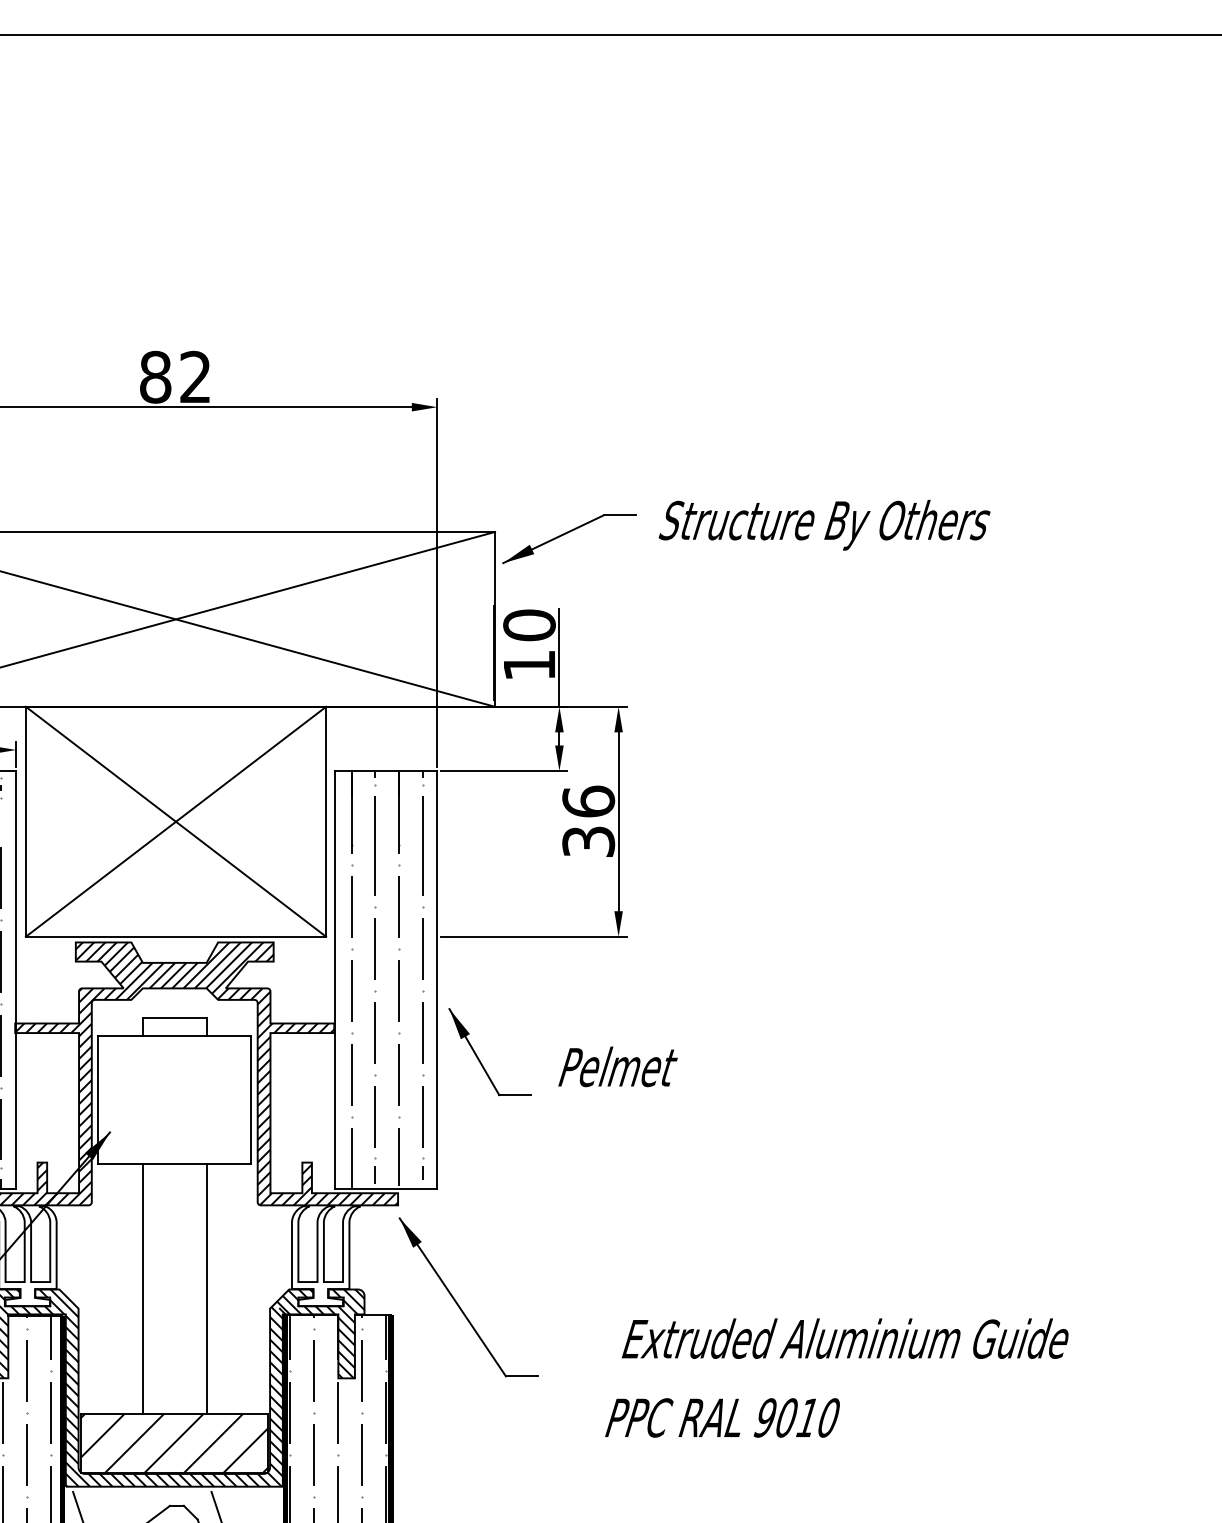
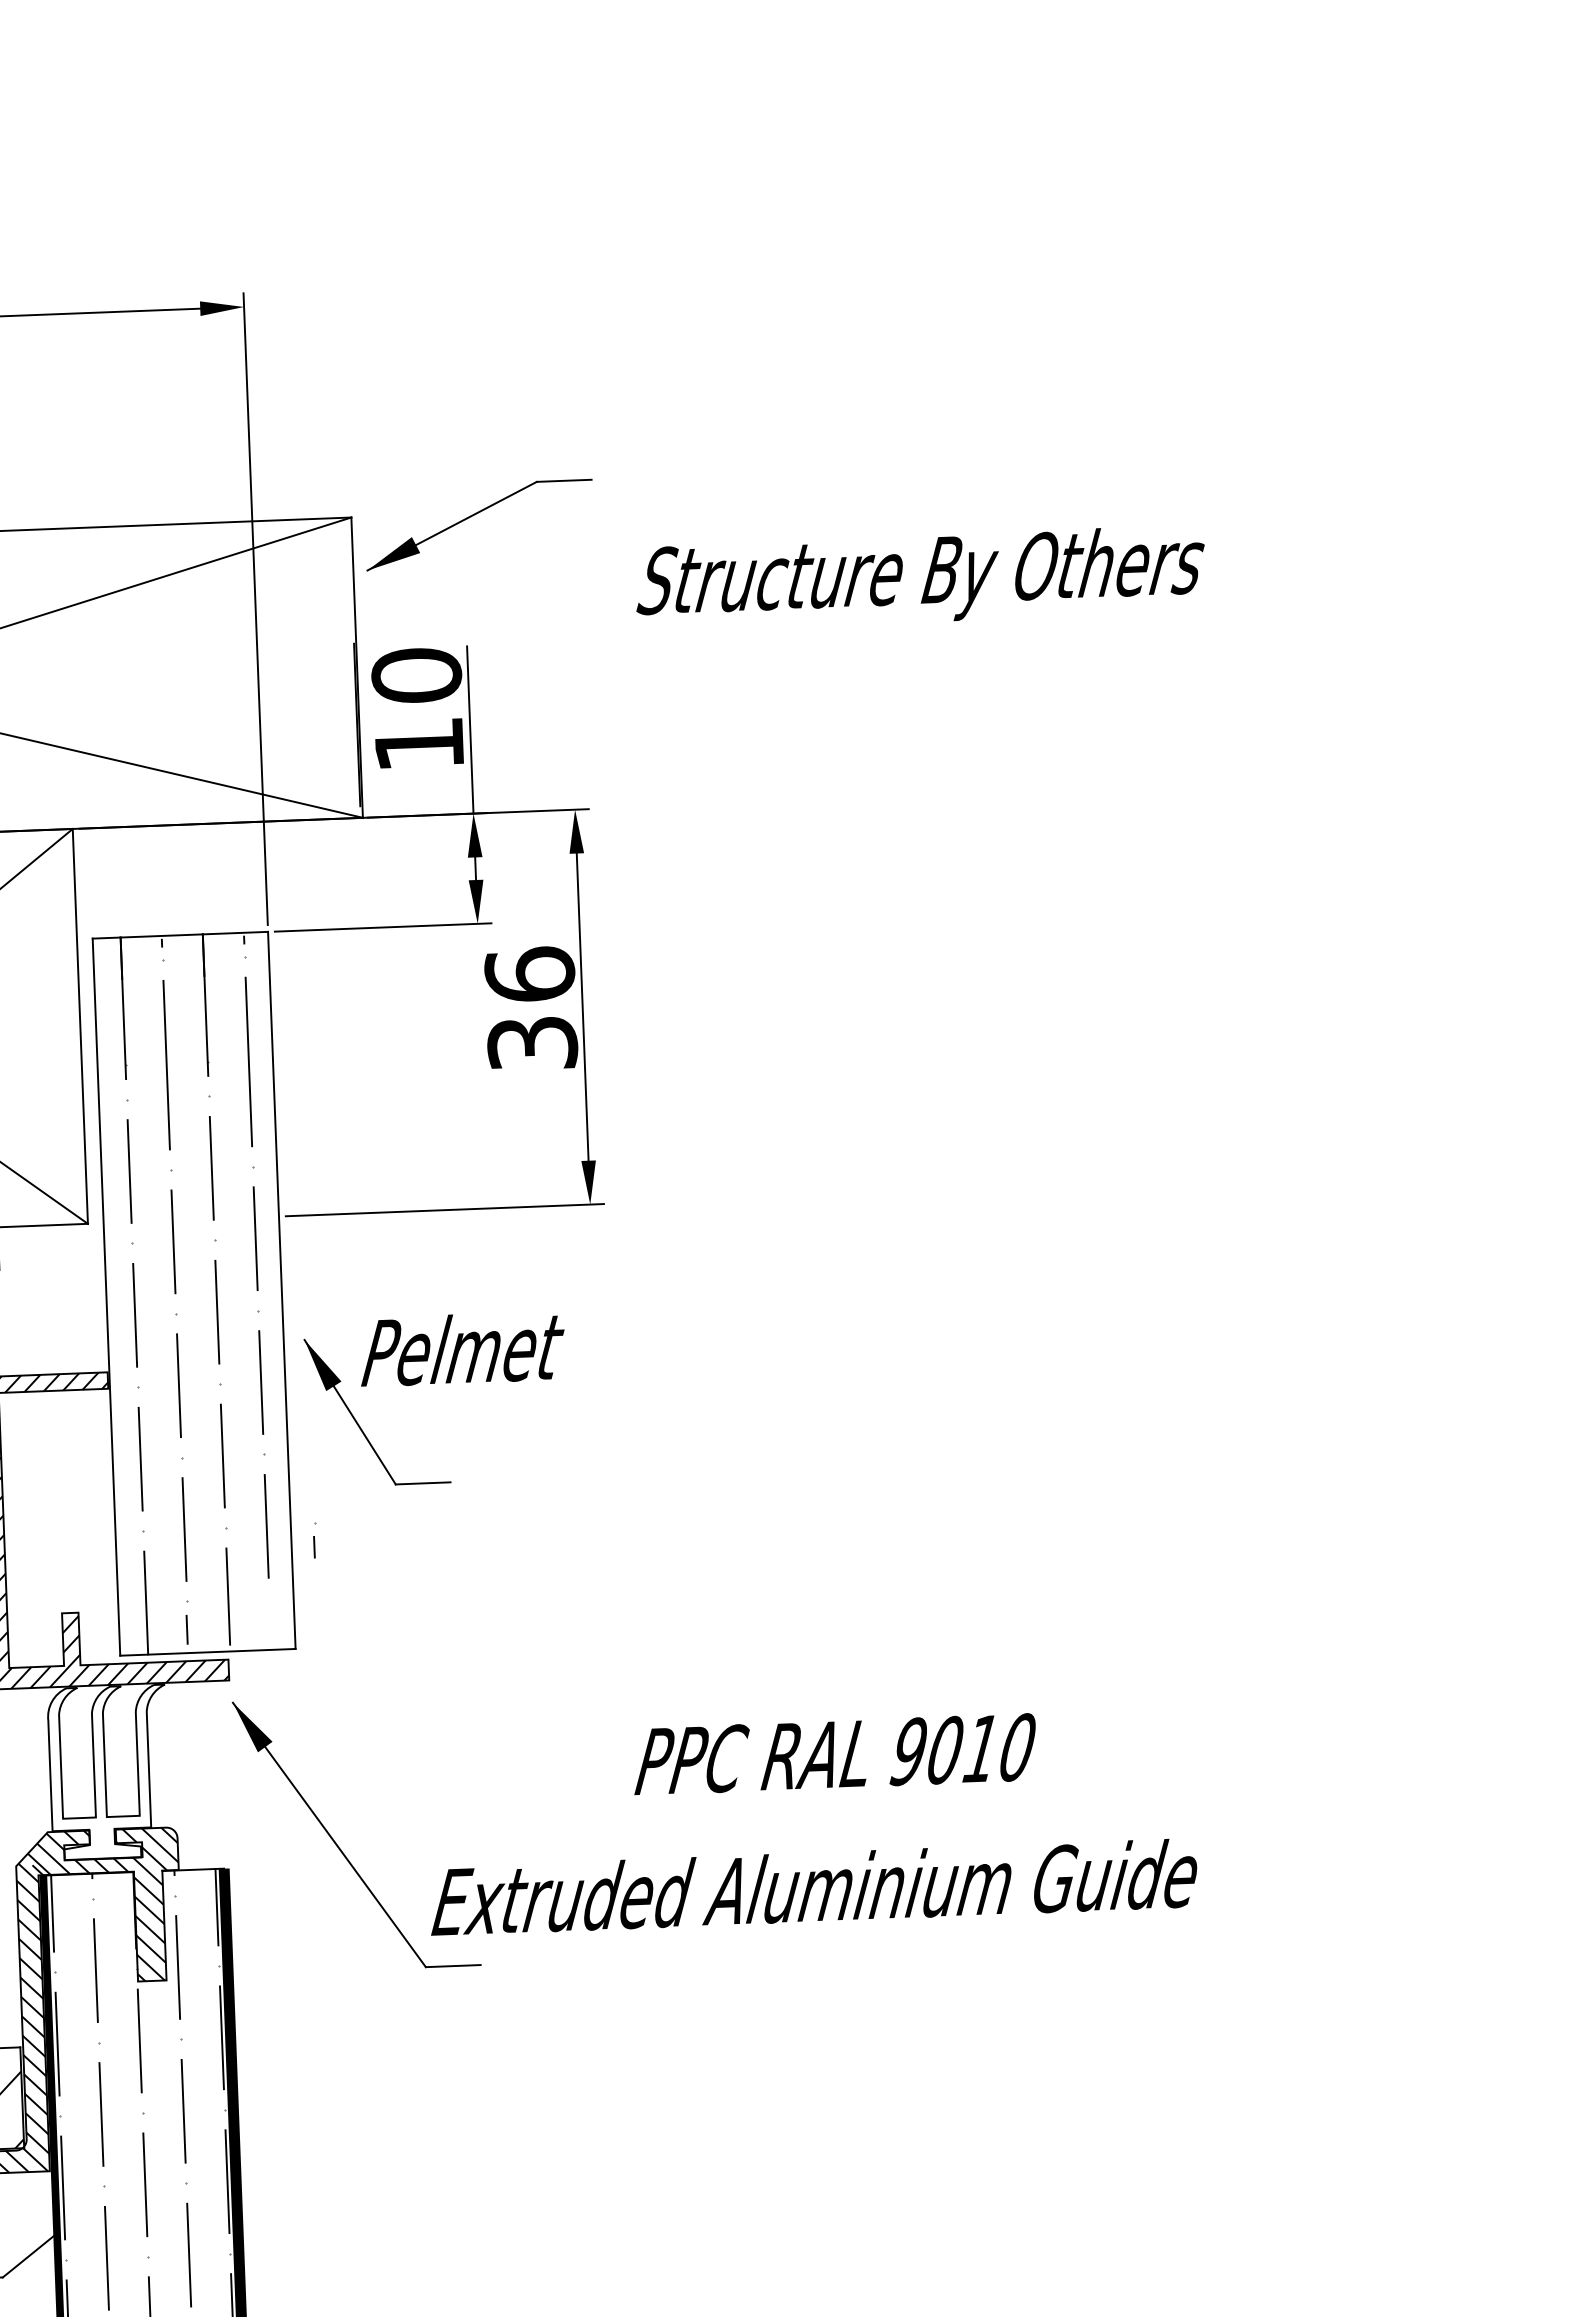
text: (824, 524) -> (920, 577), moved
text: (617, 1066) -> (461, 1348), moved
part: (423, 1168) -> (315, 1539), moved
text: (844, 1338) -> (812, 1887), moved
text: (722, 1417) -> (834, 1753), moved

